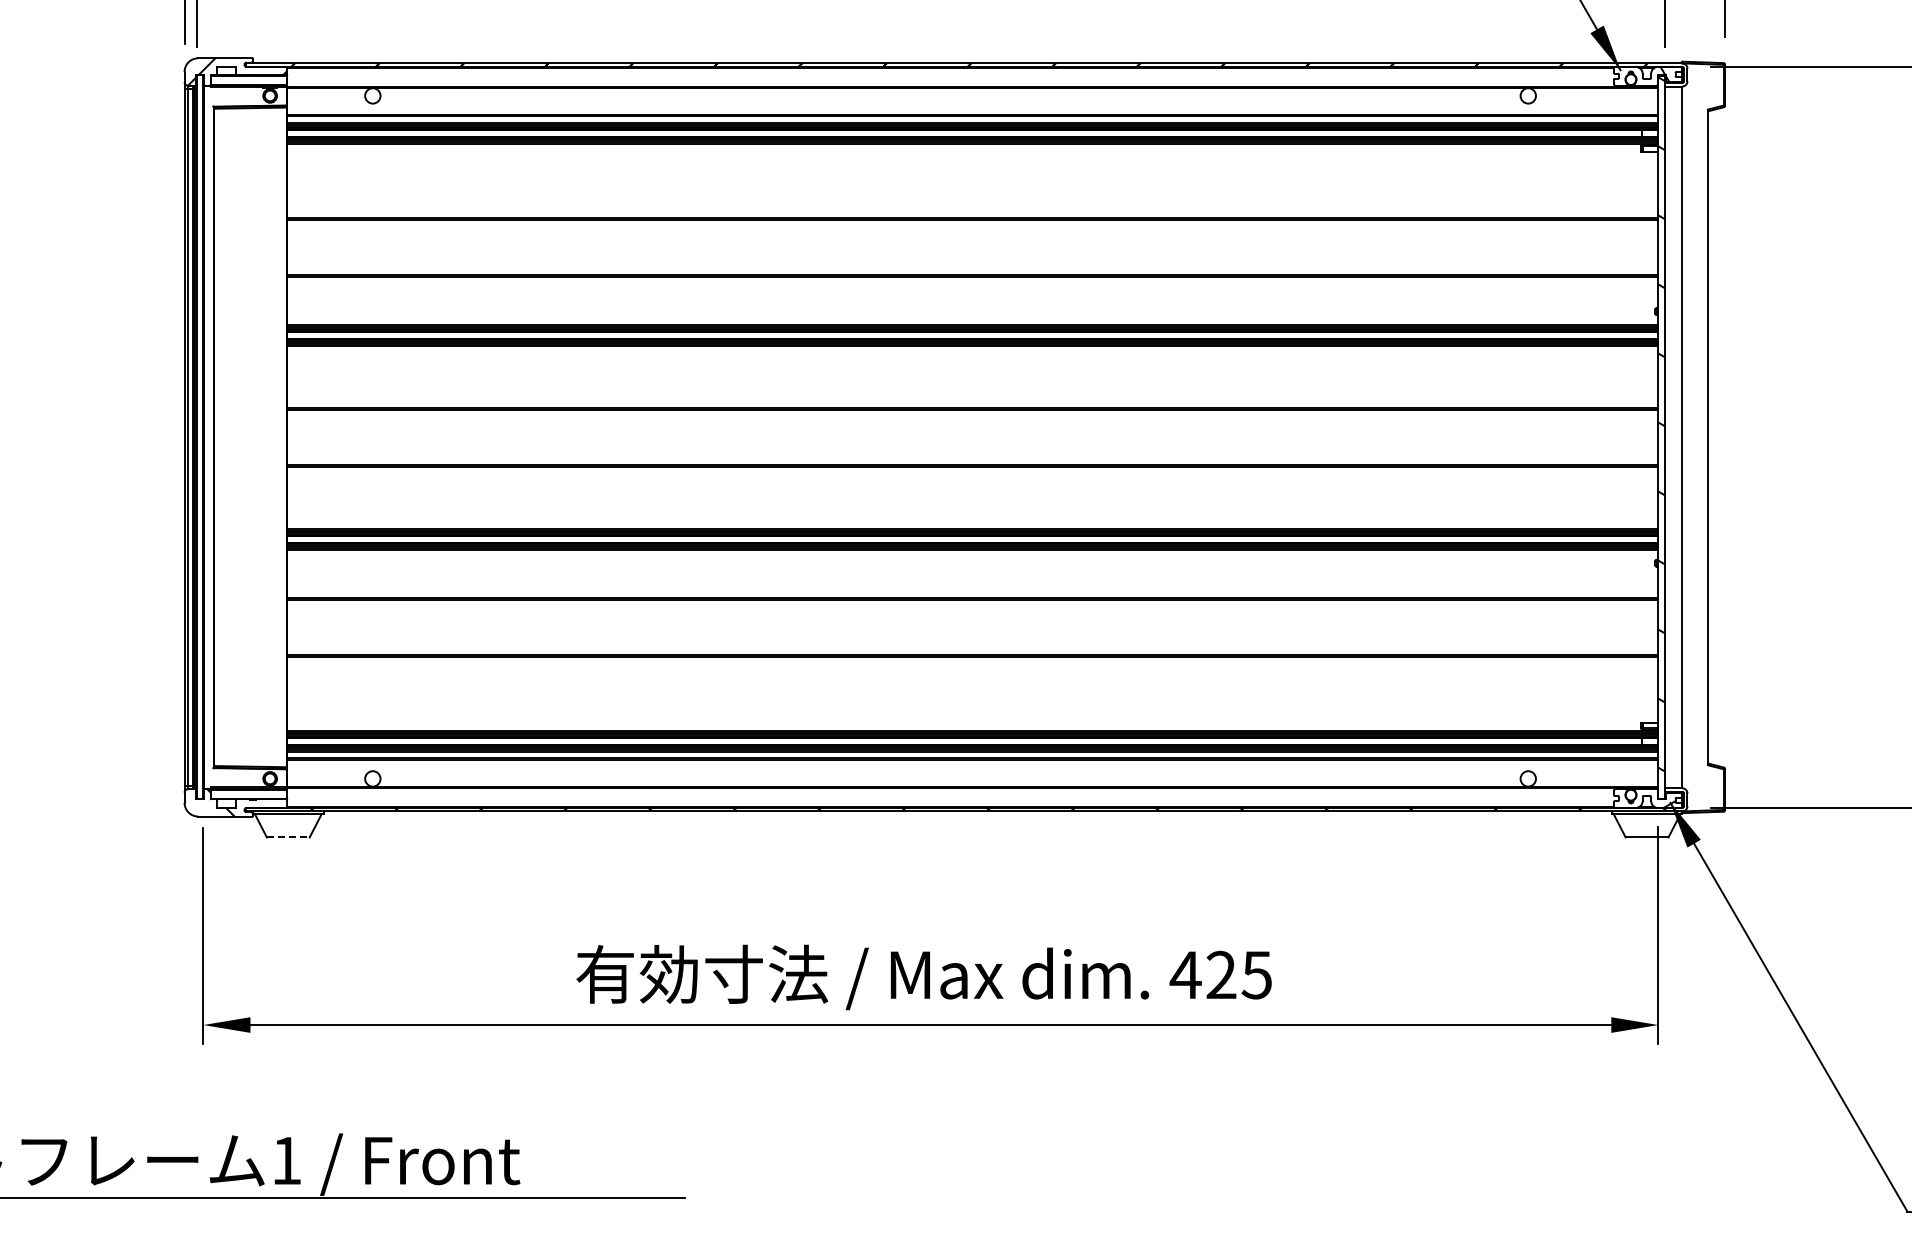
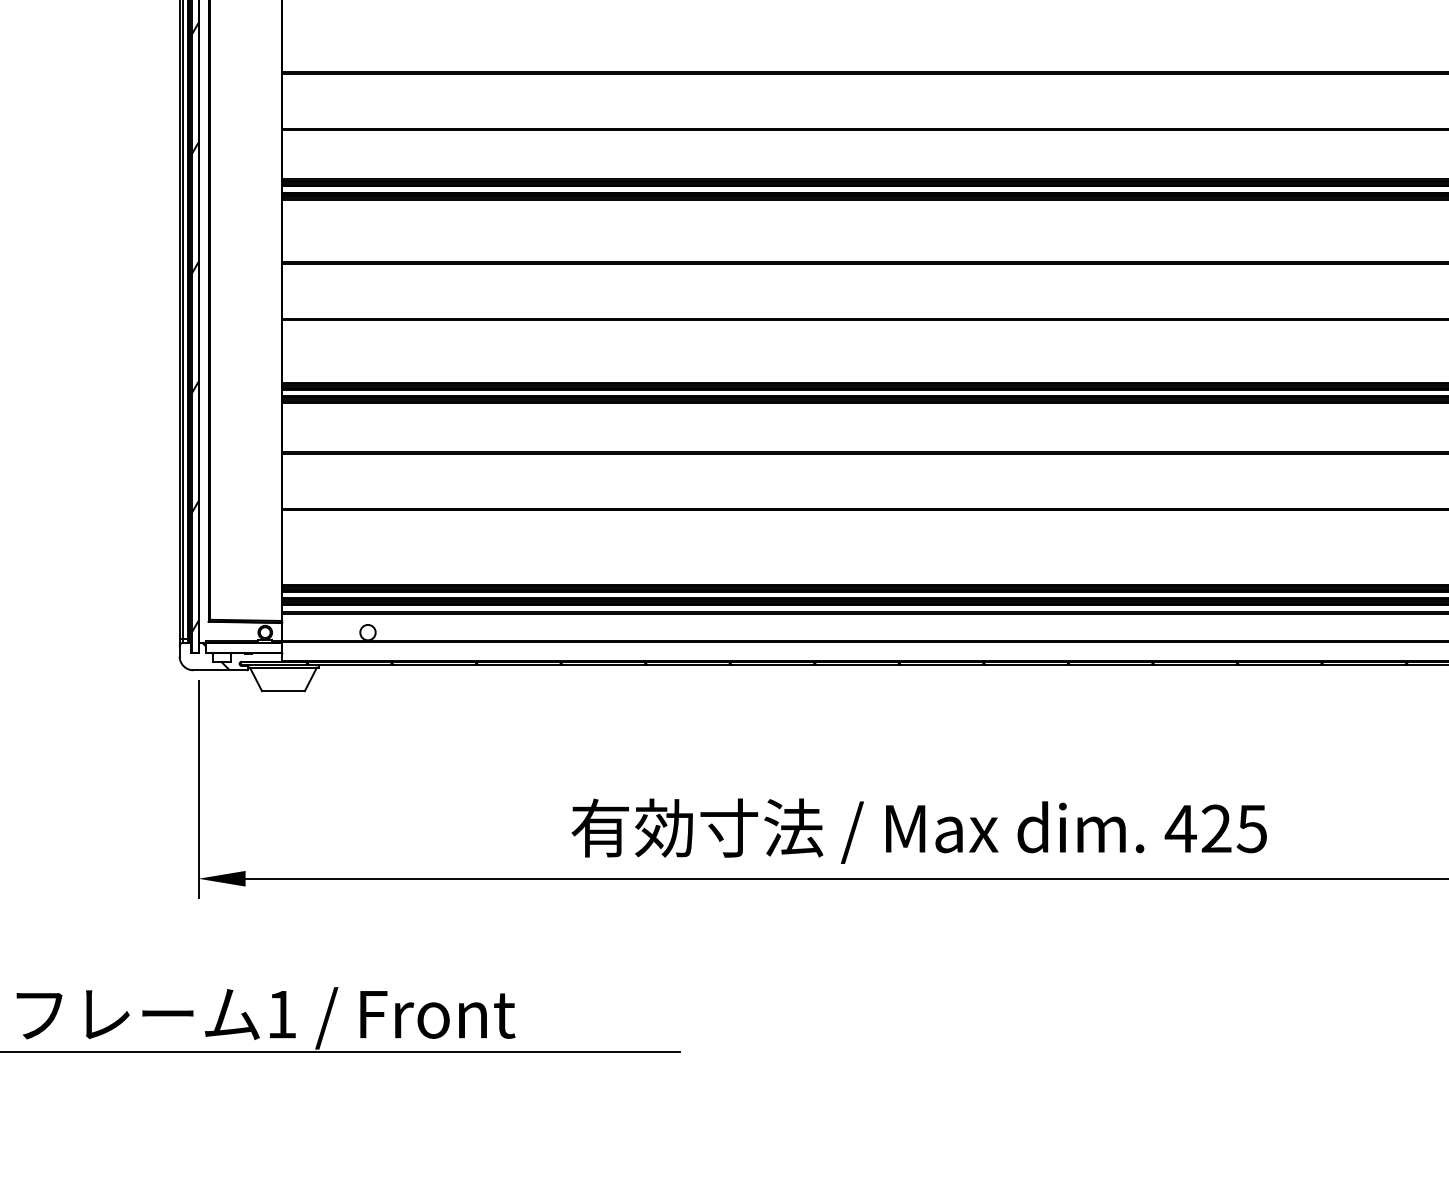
hatch: (199, 474) -> (194, 328), added
line: (288, 837) -> (283, 691), dashed -> solid

